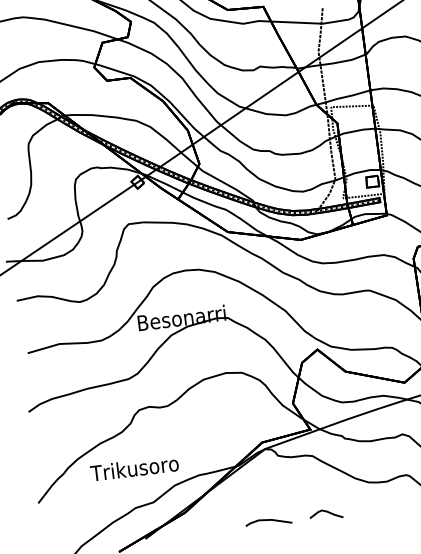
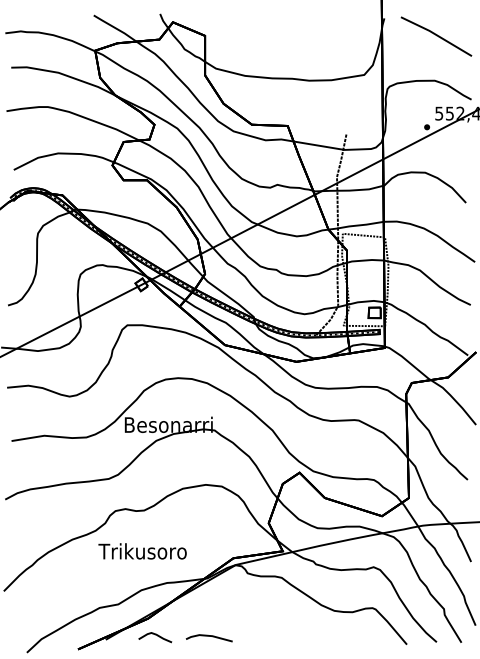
text: (134, 468) -> (142, 551), moved
curve: (326, 512) -> (155, 635), moved
line: (267, 520) -> (208, 636), moved

